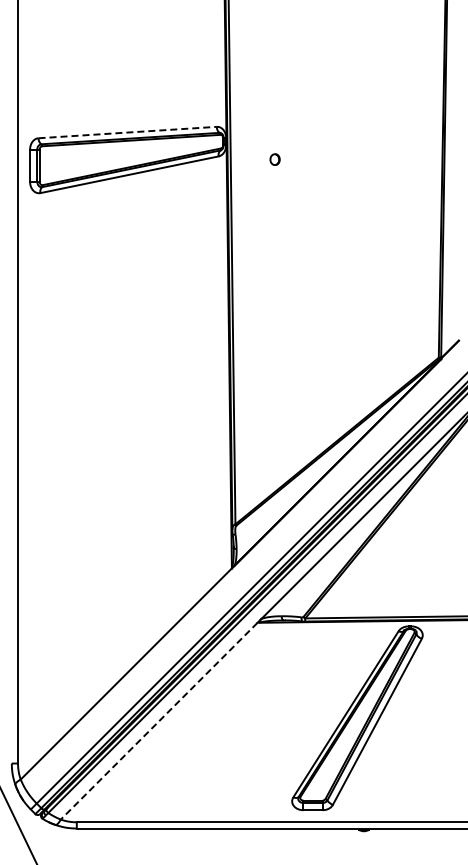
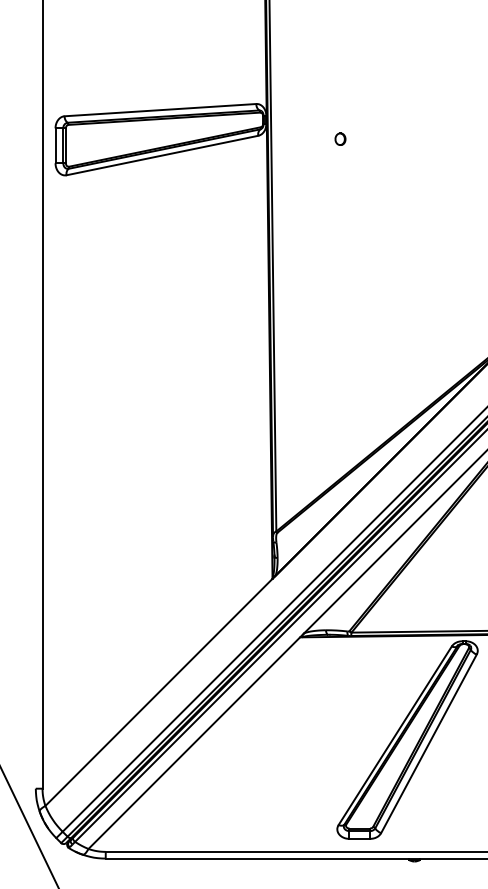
line: (128, 132) -> (161, 110), dashed -> solid
part: (274, 159) -> (339, 139), moved
line: (158, 721) -> (193, 743), dashed -> solid

